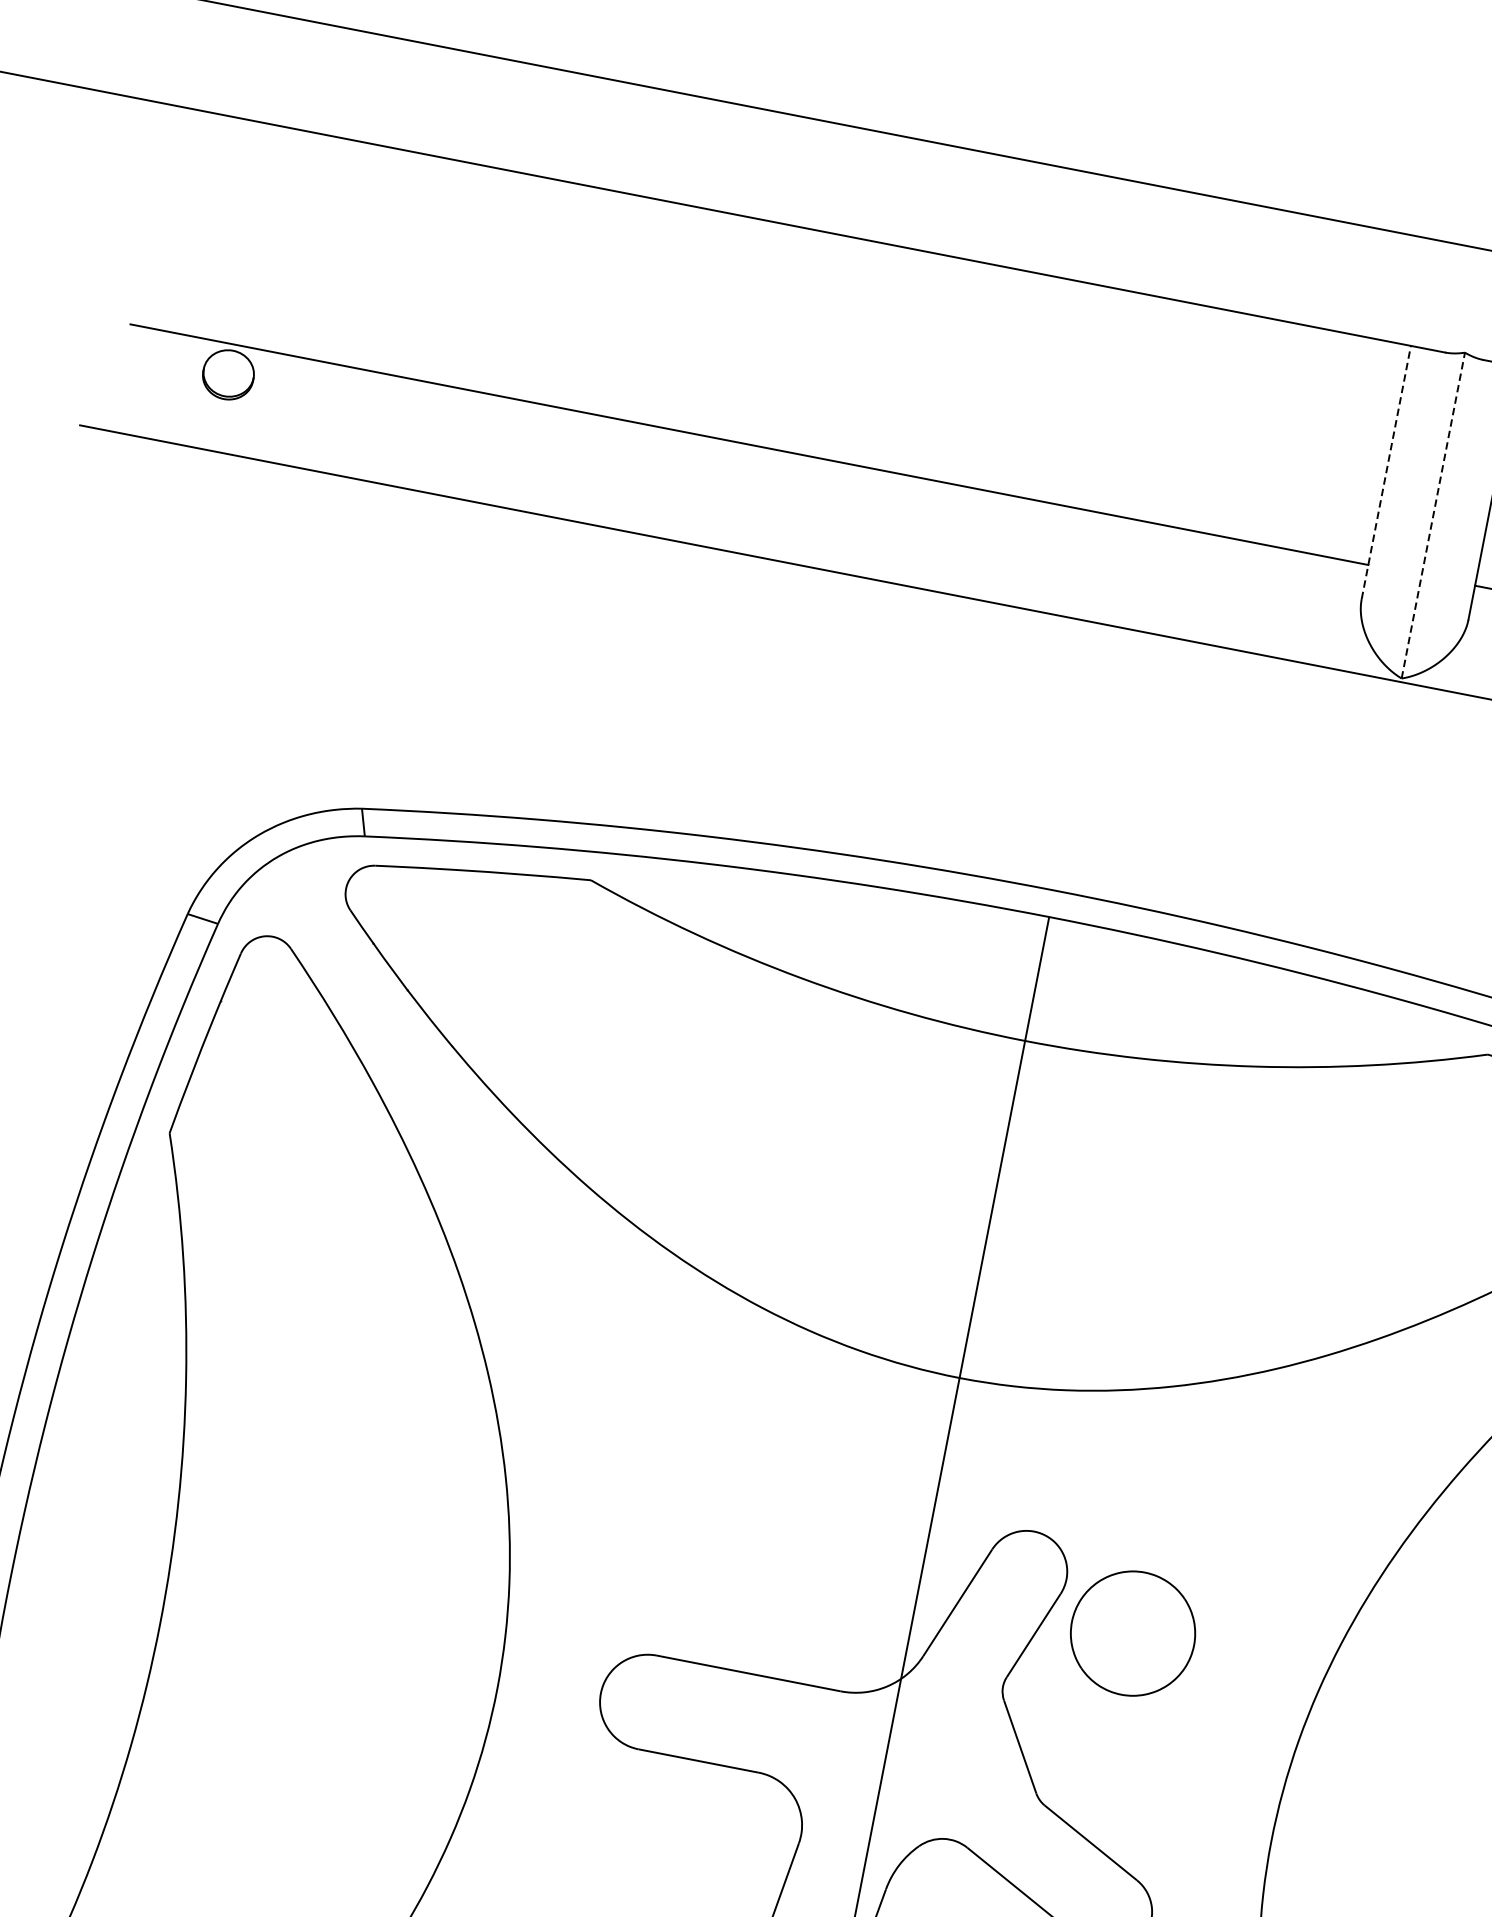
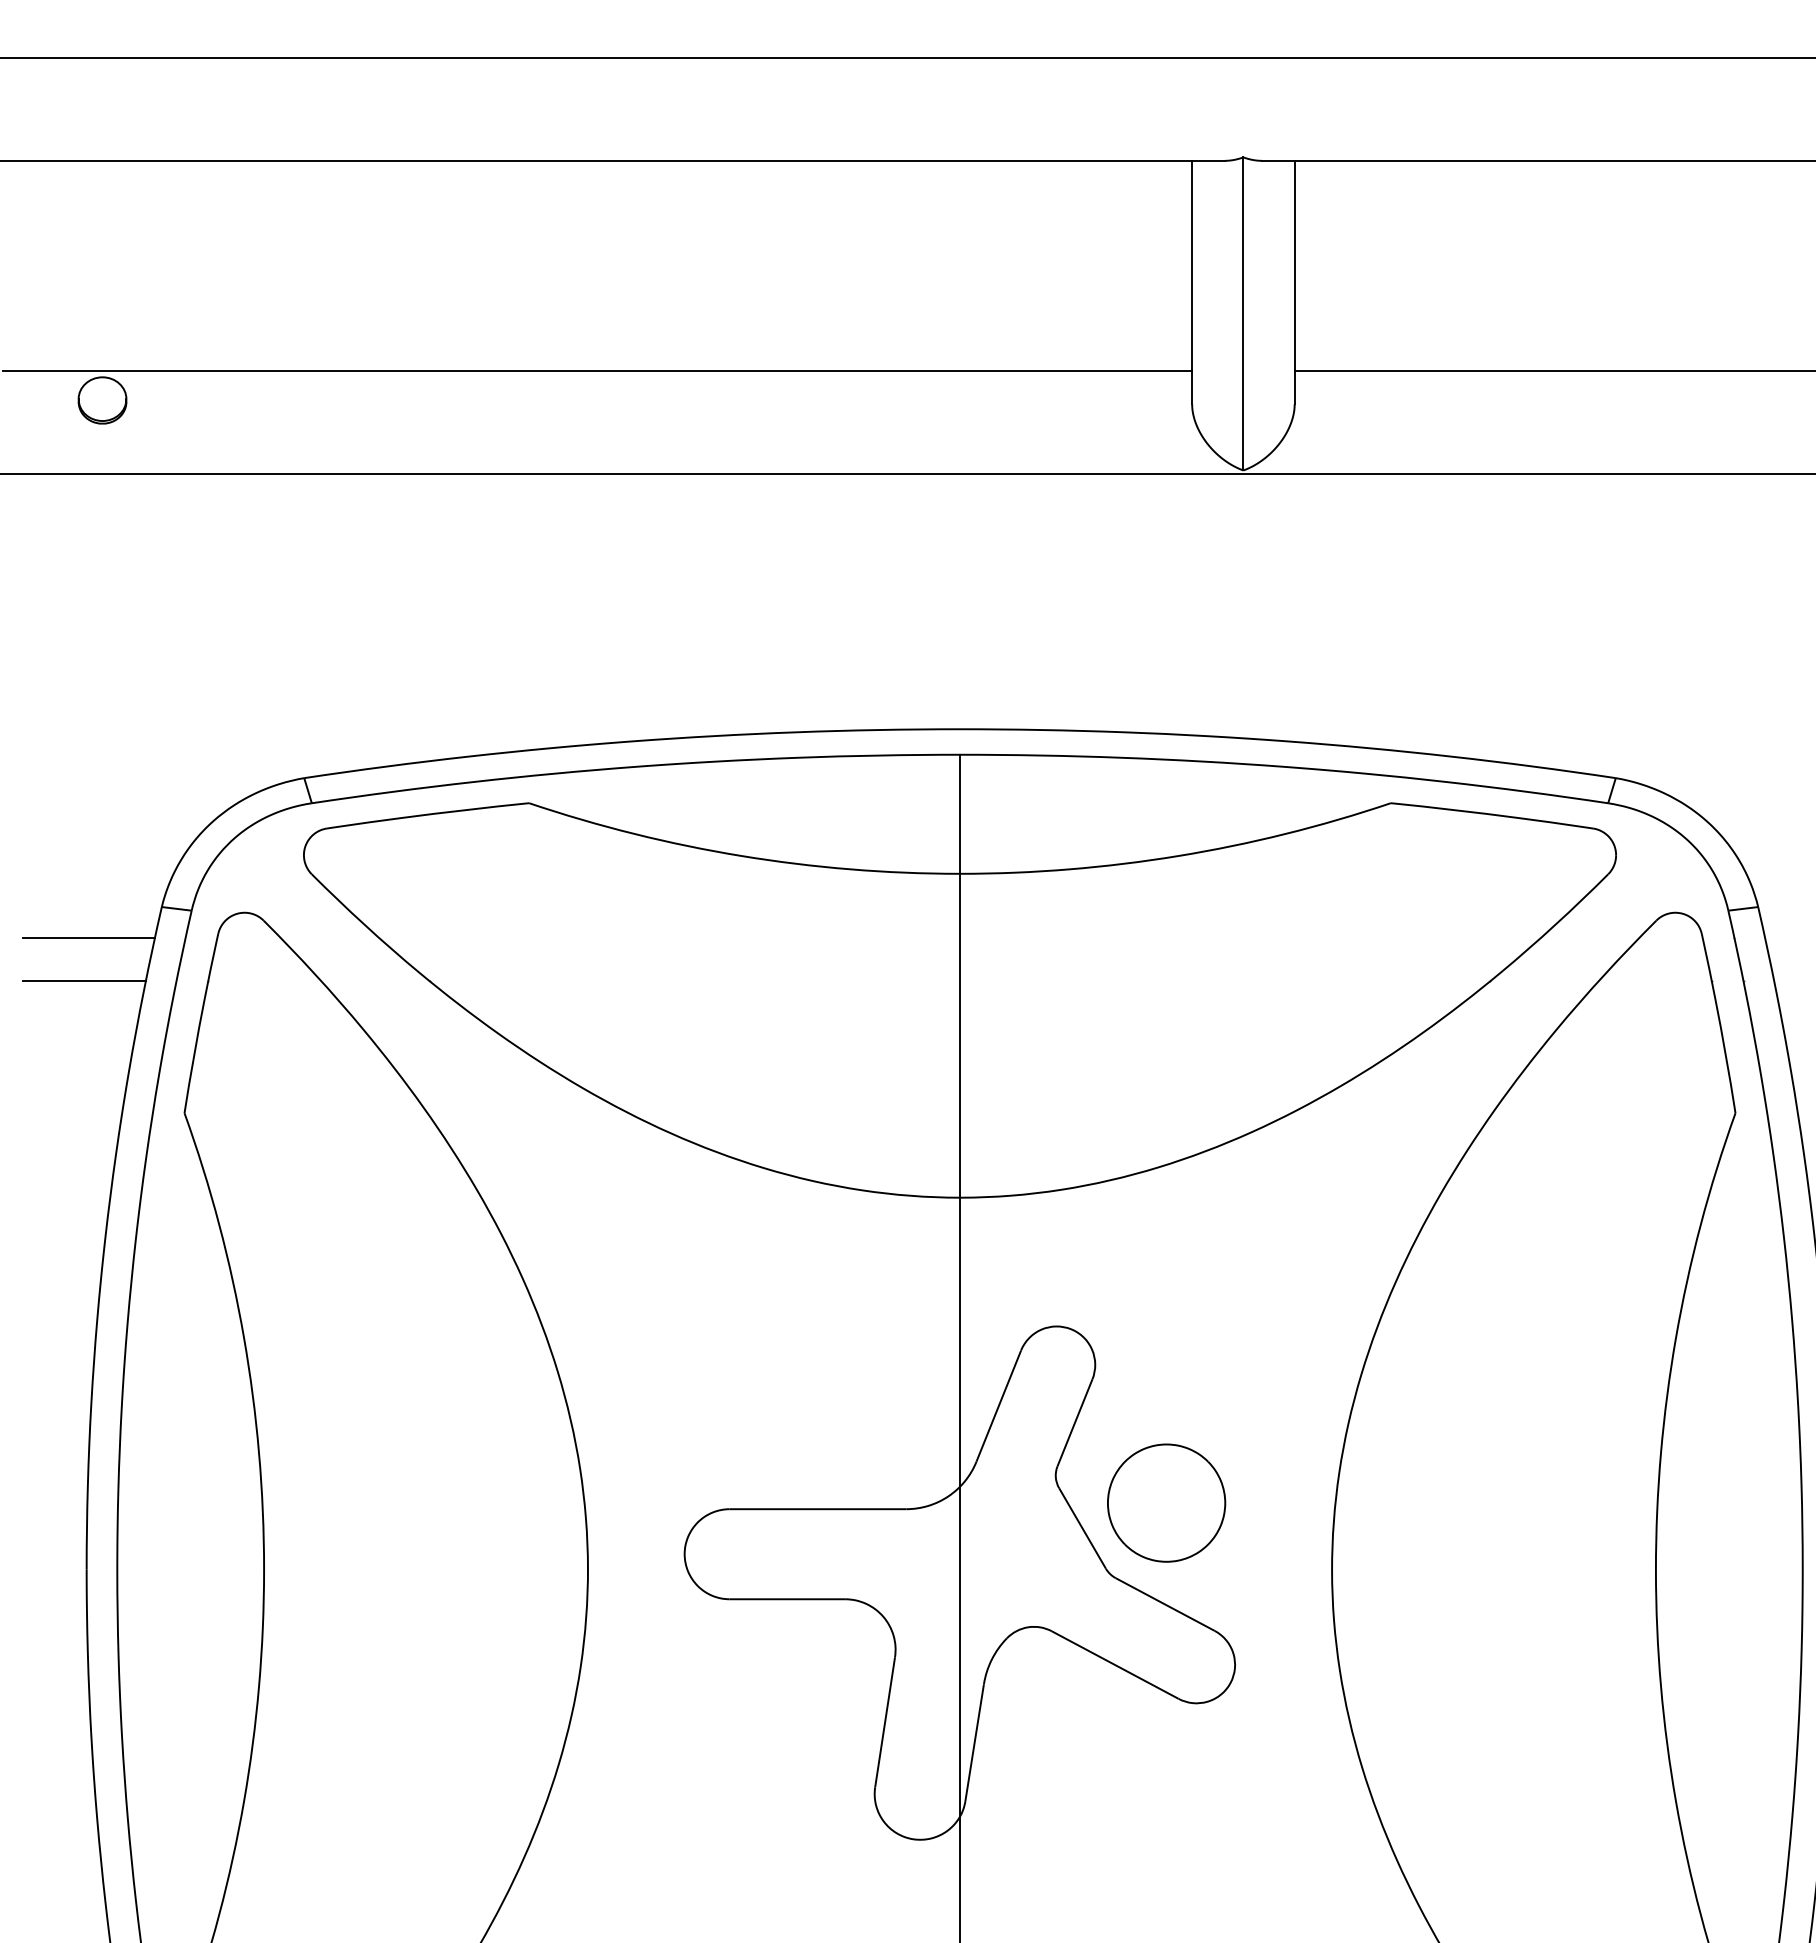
line: (1386, 472) -> (1192, 282), dashed -> solid
line: (1433, 515) -> (1243, 313), dashed -> solid
line: (105, 931) -> (88, 938), added
line: (91, 975) -> (83, 981), added
part: (1133, 1632) -> (1166, 1502), moved

